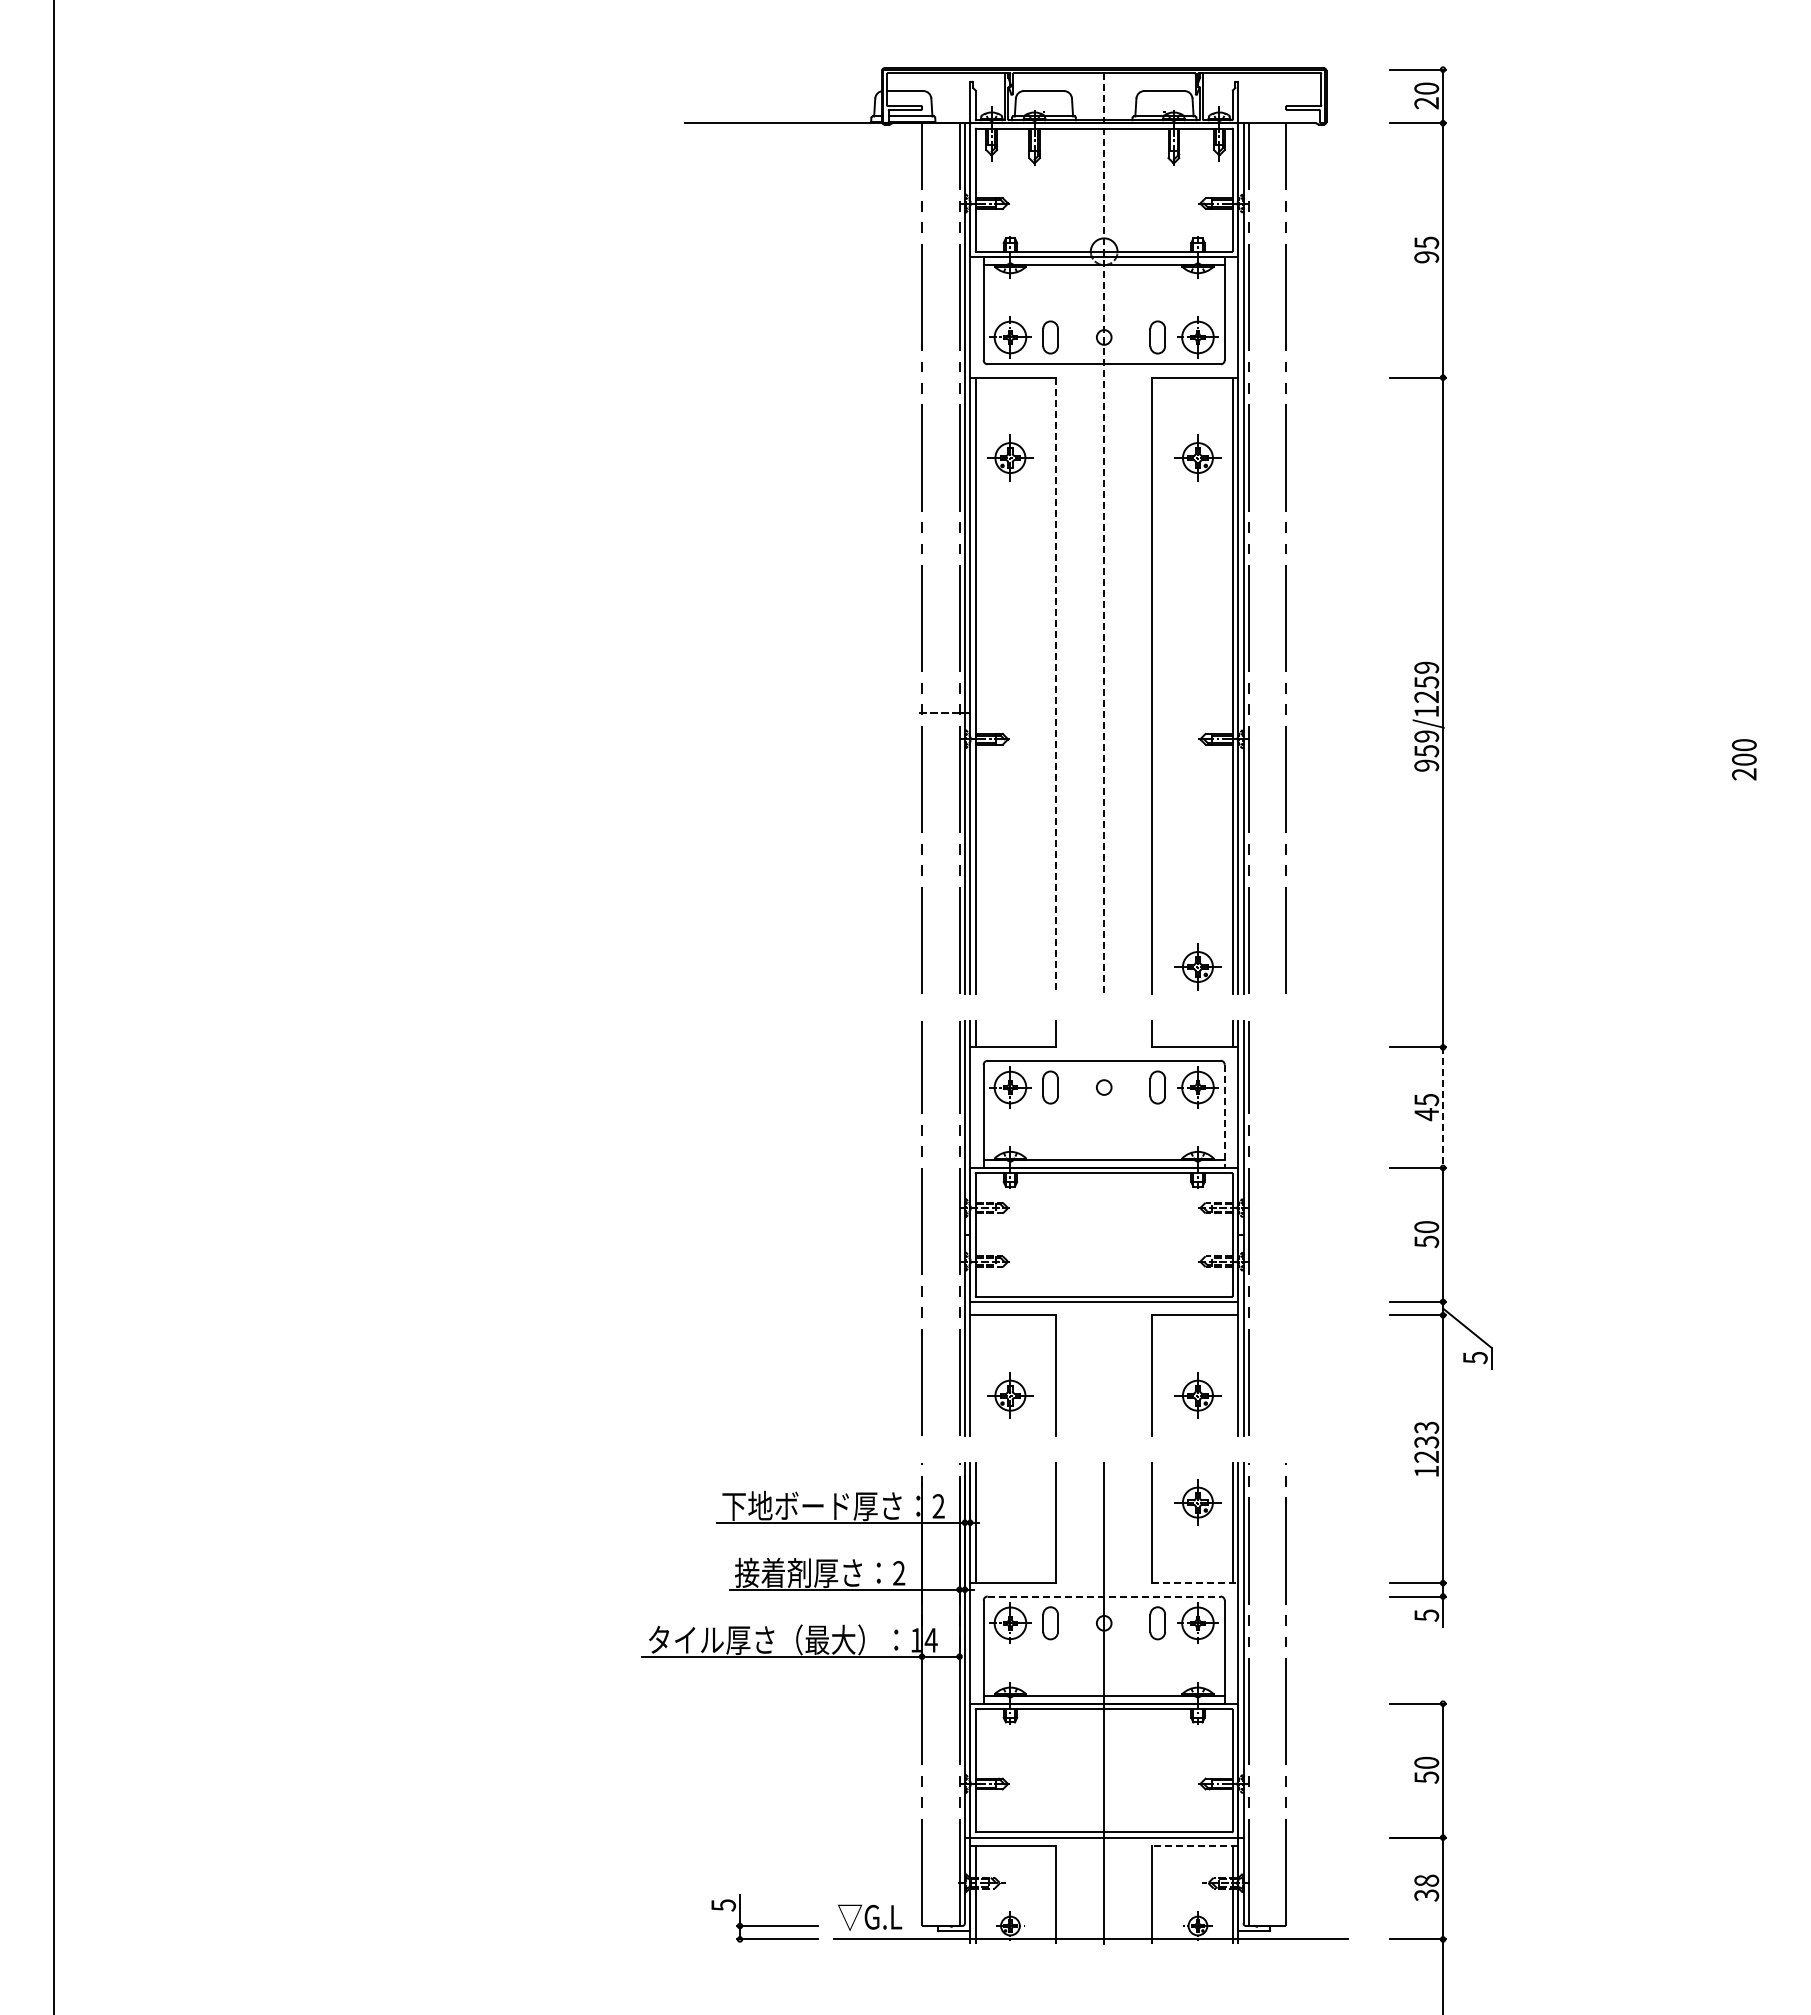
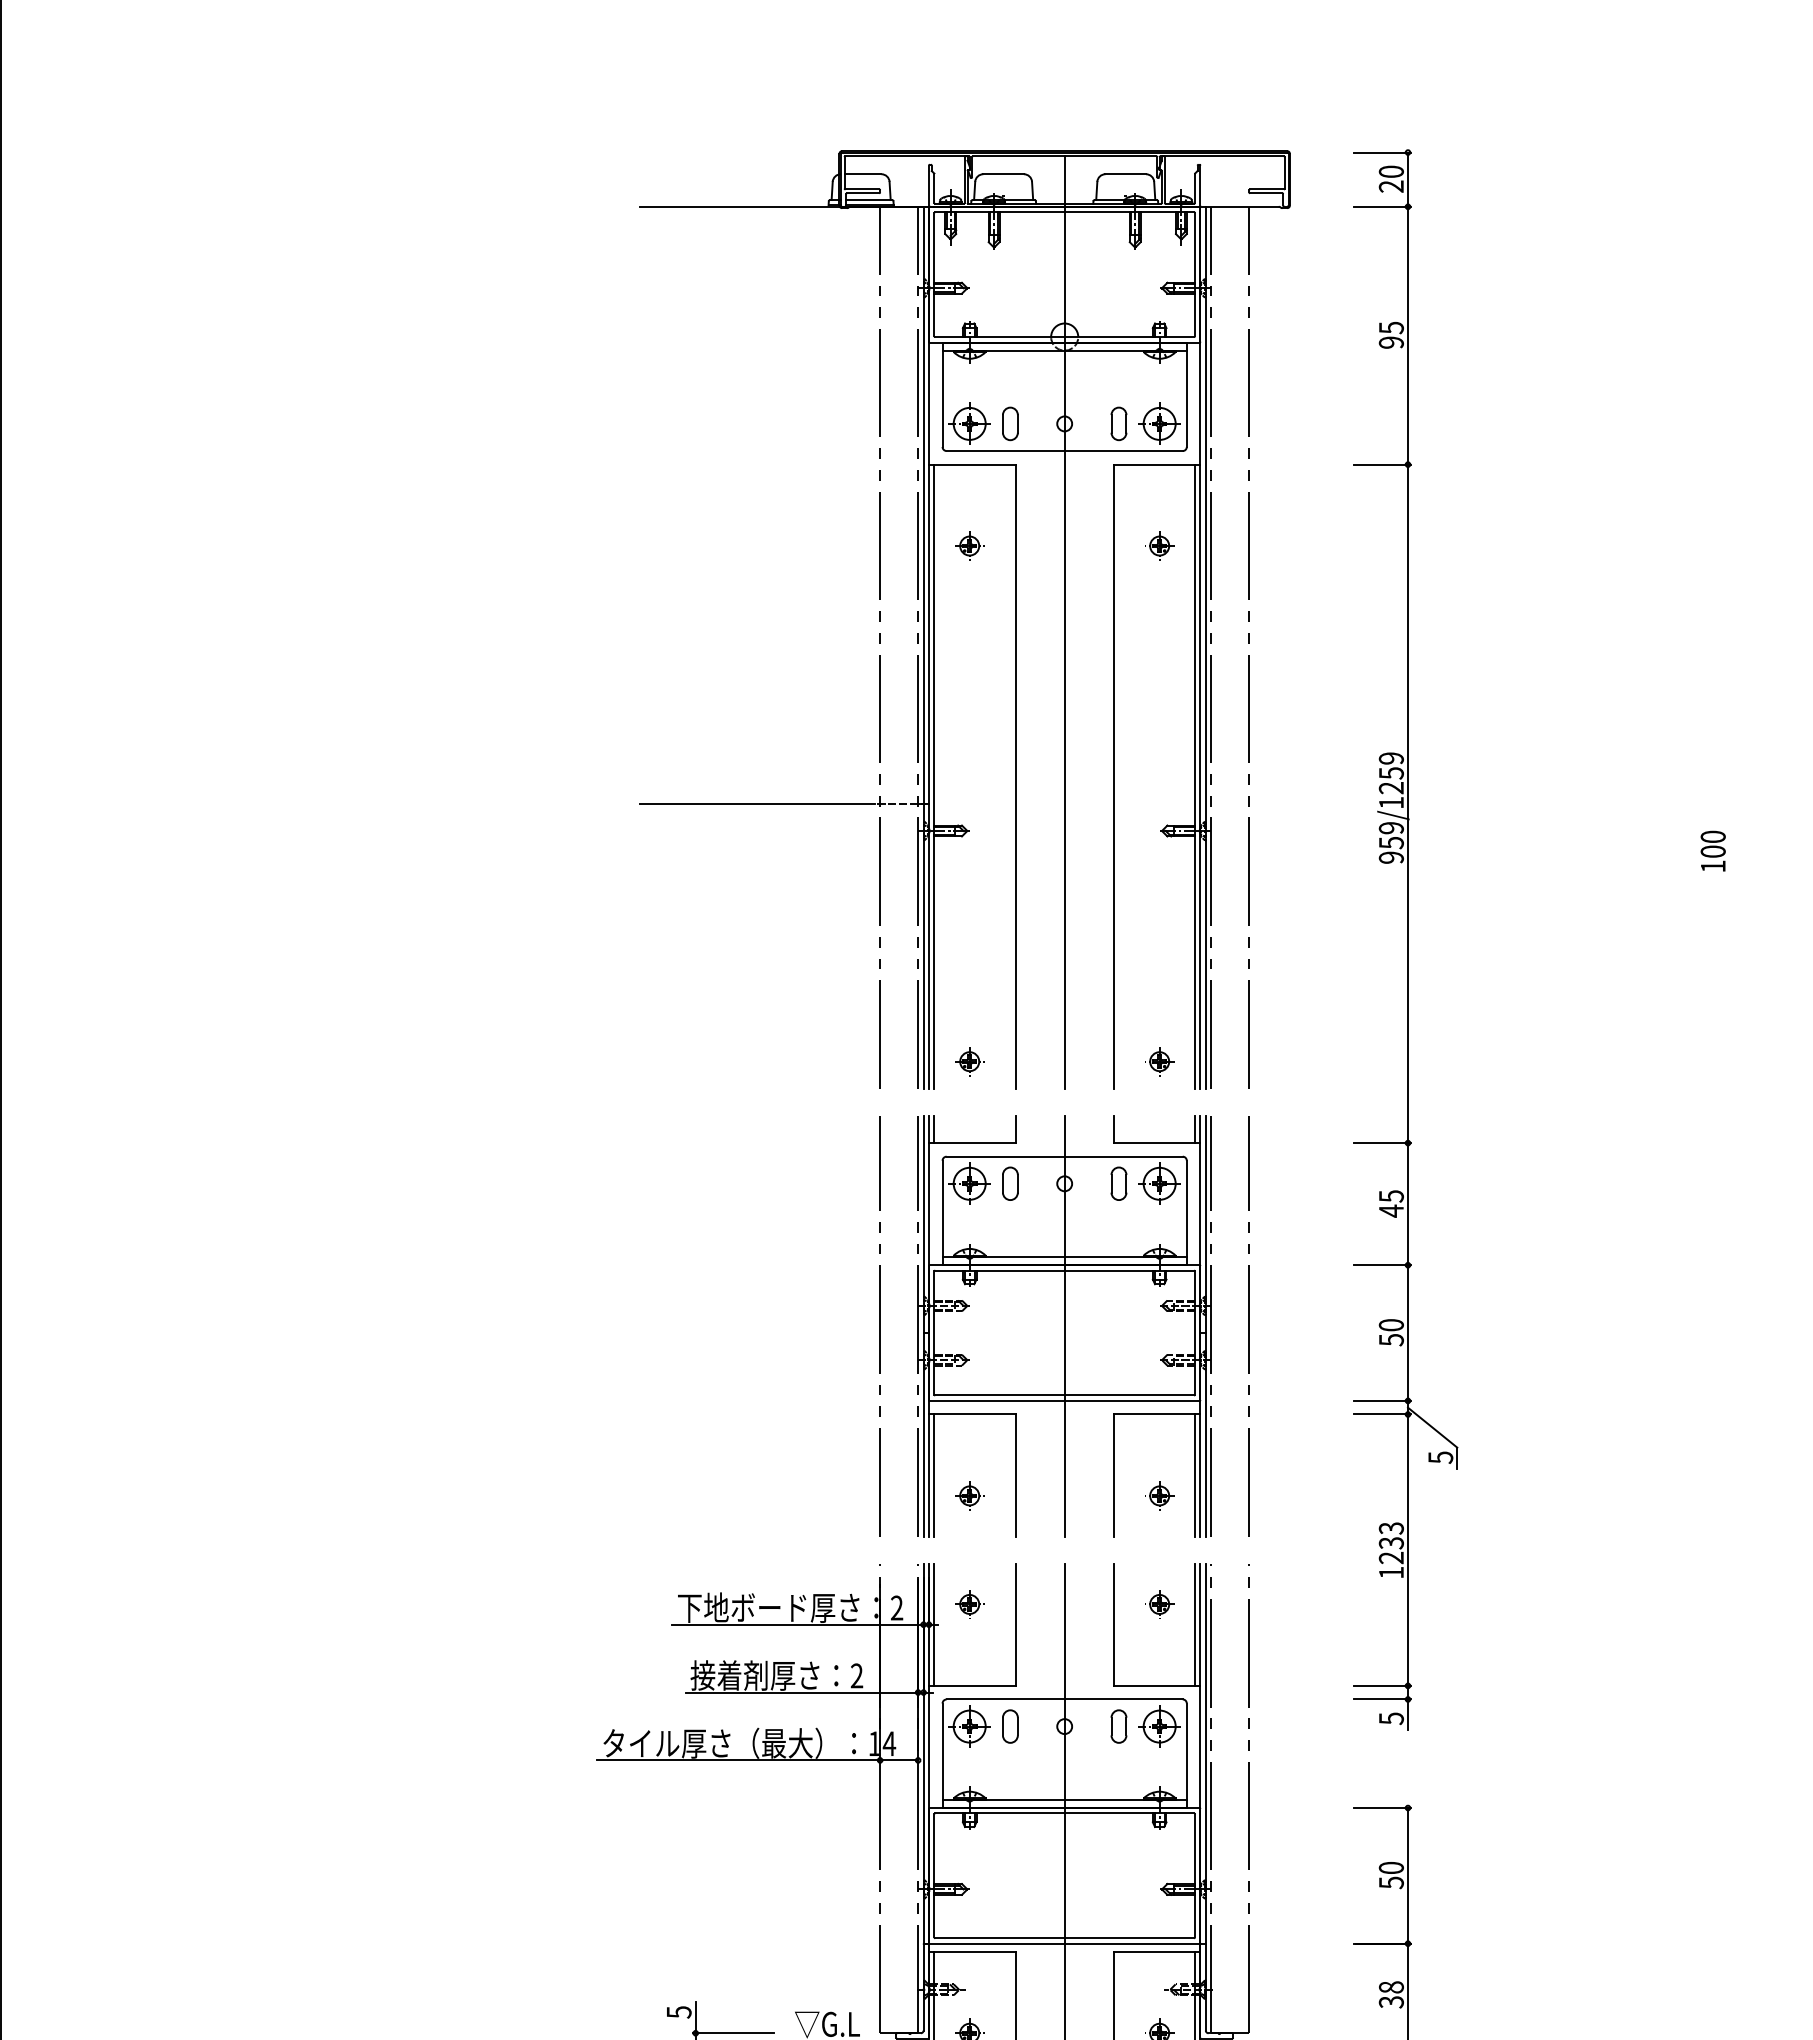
part: (1010, 457) -> (969, 545), size x0.62
part: (1197, 457) -> (1159, 545), size x0.62
line: (1104, 534) -> (1064, 623), dashed -> solid
line: (1055, 686) -> (1015, 777), dashed -> solid
line: (800, 712) -> (757, 803), added
text: (1744, 774) -> (1713, 866), 200 -> 100
part: (1010, 966) -> (969, 1061), added
part: (1197, 966) -> (1159, 1061), size x0.62
line: (1443, 1108) -> (1408, 1205), dashed -> solid
line: (1224, 1116) -> (1186, 1213), dashed -> solid
line: (1104, 1227) -> (1064, 1325), added
line: (1285, 1228) -> (1248, 1326), added
line: (975, 1375) -> (934, 1475), added
line: (1232, 1375) -> (1194, 1475), added
part: (1010, 1395) -> (969, 1495), size x0.62
part: (1197, 1395) -> (1159, 1495), size x0.62
part: (1010, 1502) -> (969, 1604), added
part: (1197, 1502) -> (1159, 1604), size x0.62
line: (1195, 1583) -> (1157, 1686), dashed -> solid
line: (1104, 1596) -> (1064, 1699), dashed -> solid
line: (1195, 1845) -> (1157, 1951), dashed -> solid

